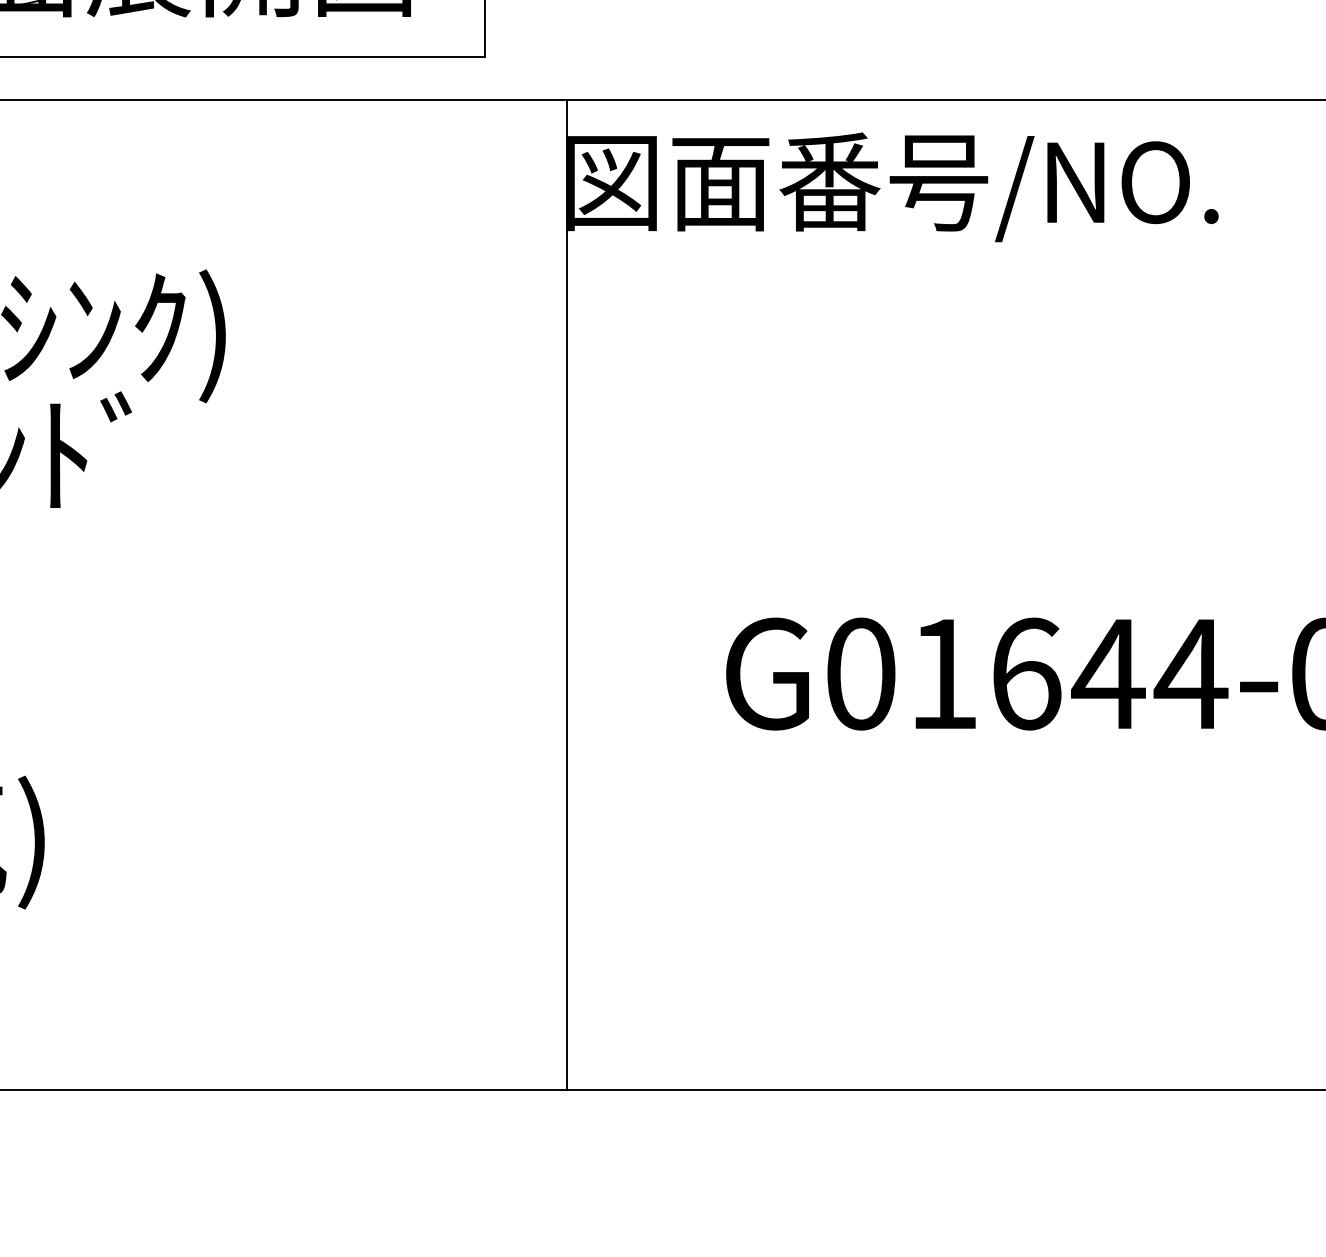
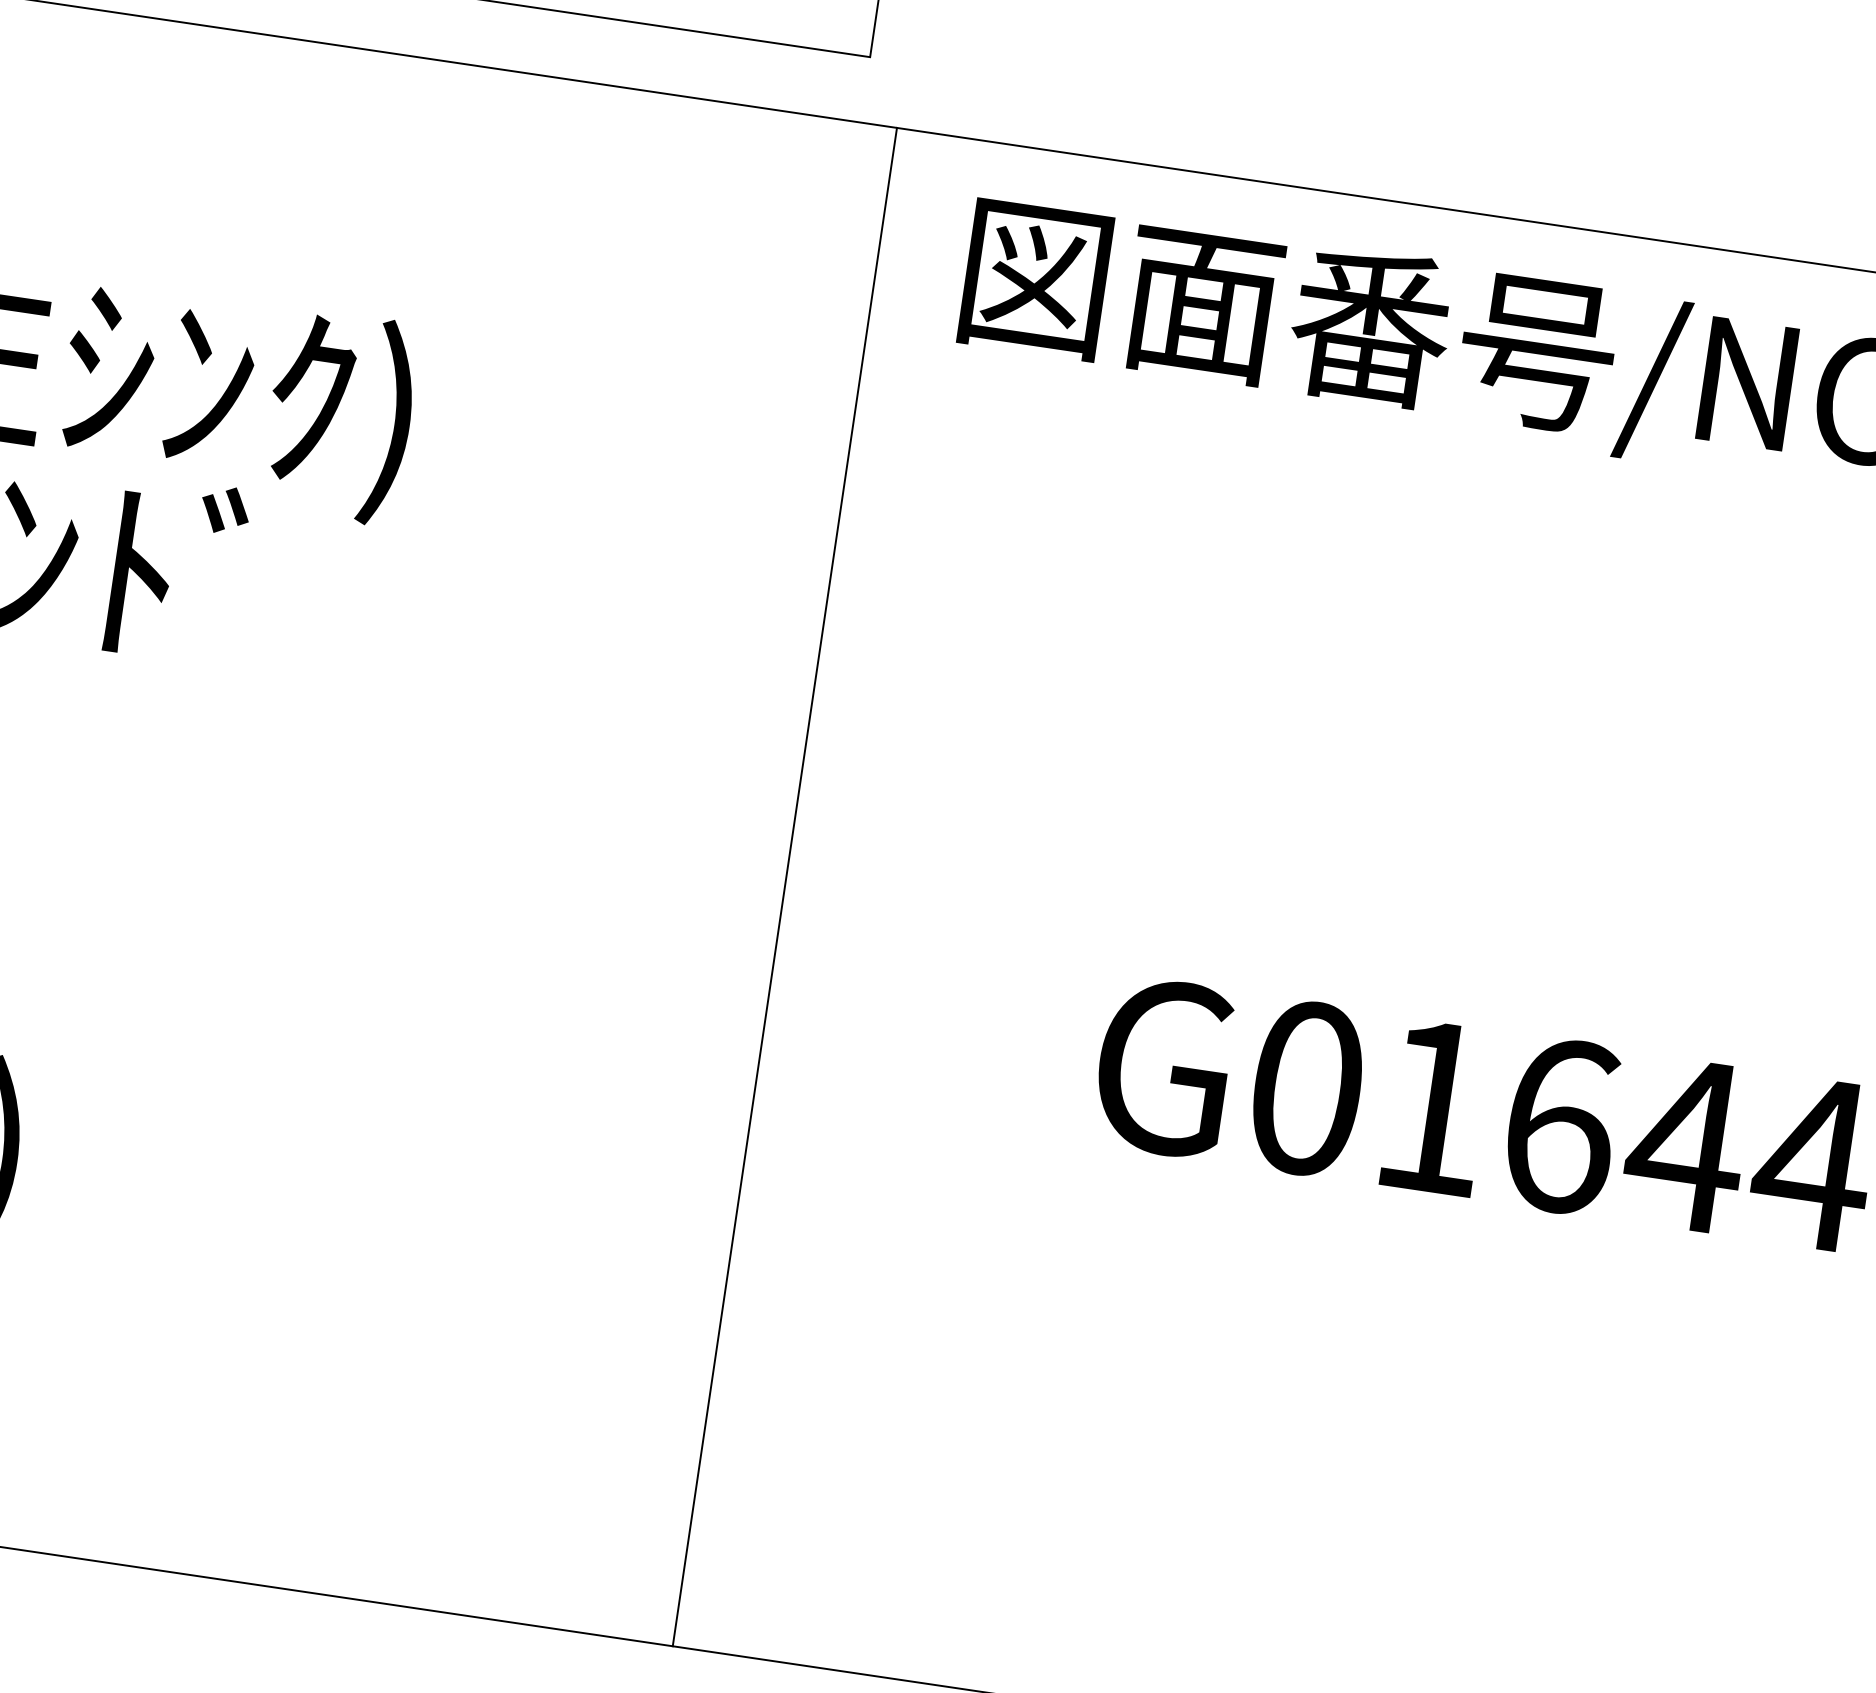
line: (566, 594) -> (784, 886), moved

